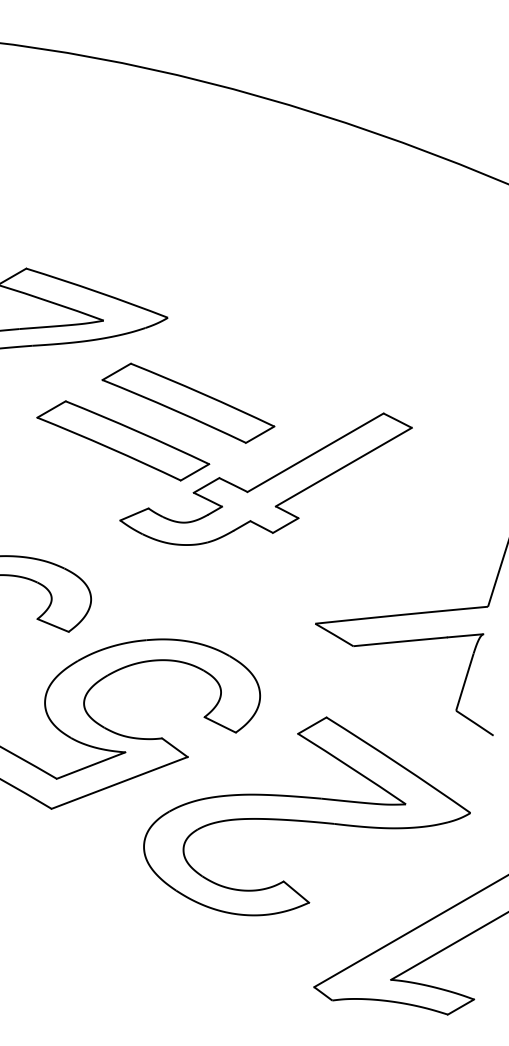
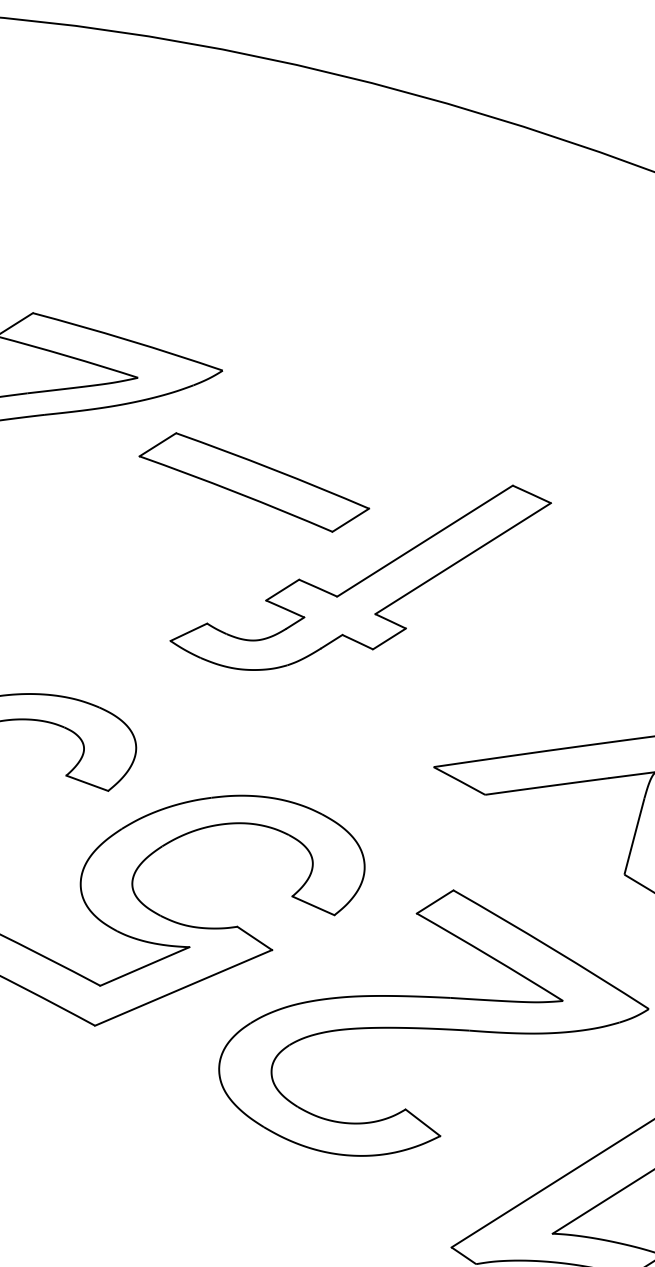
part: (123, 440) -> (170, 535), removed

